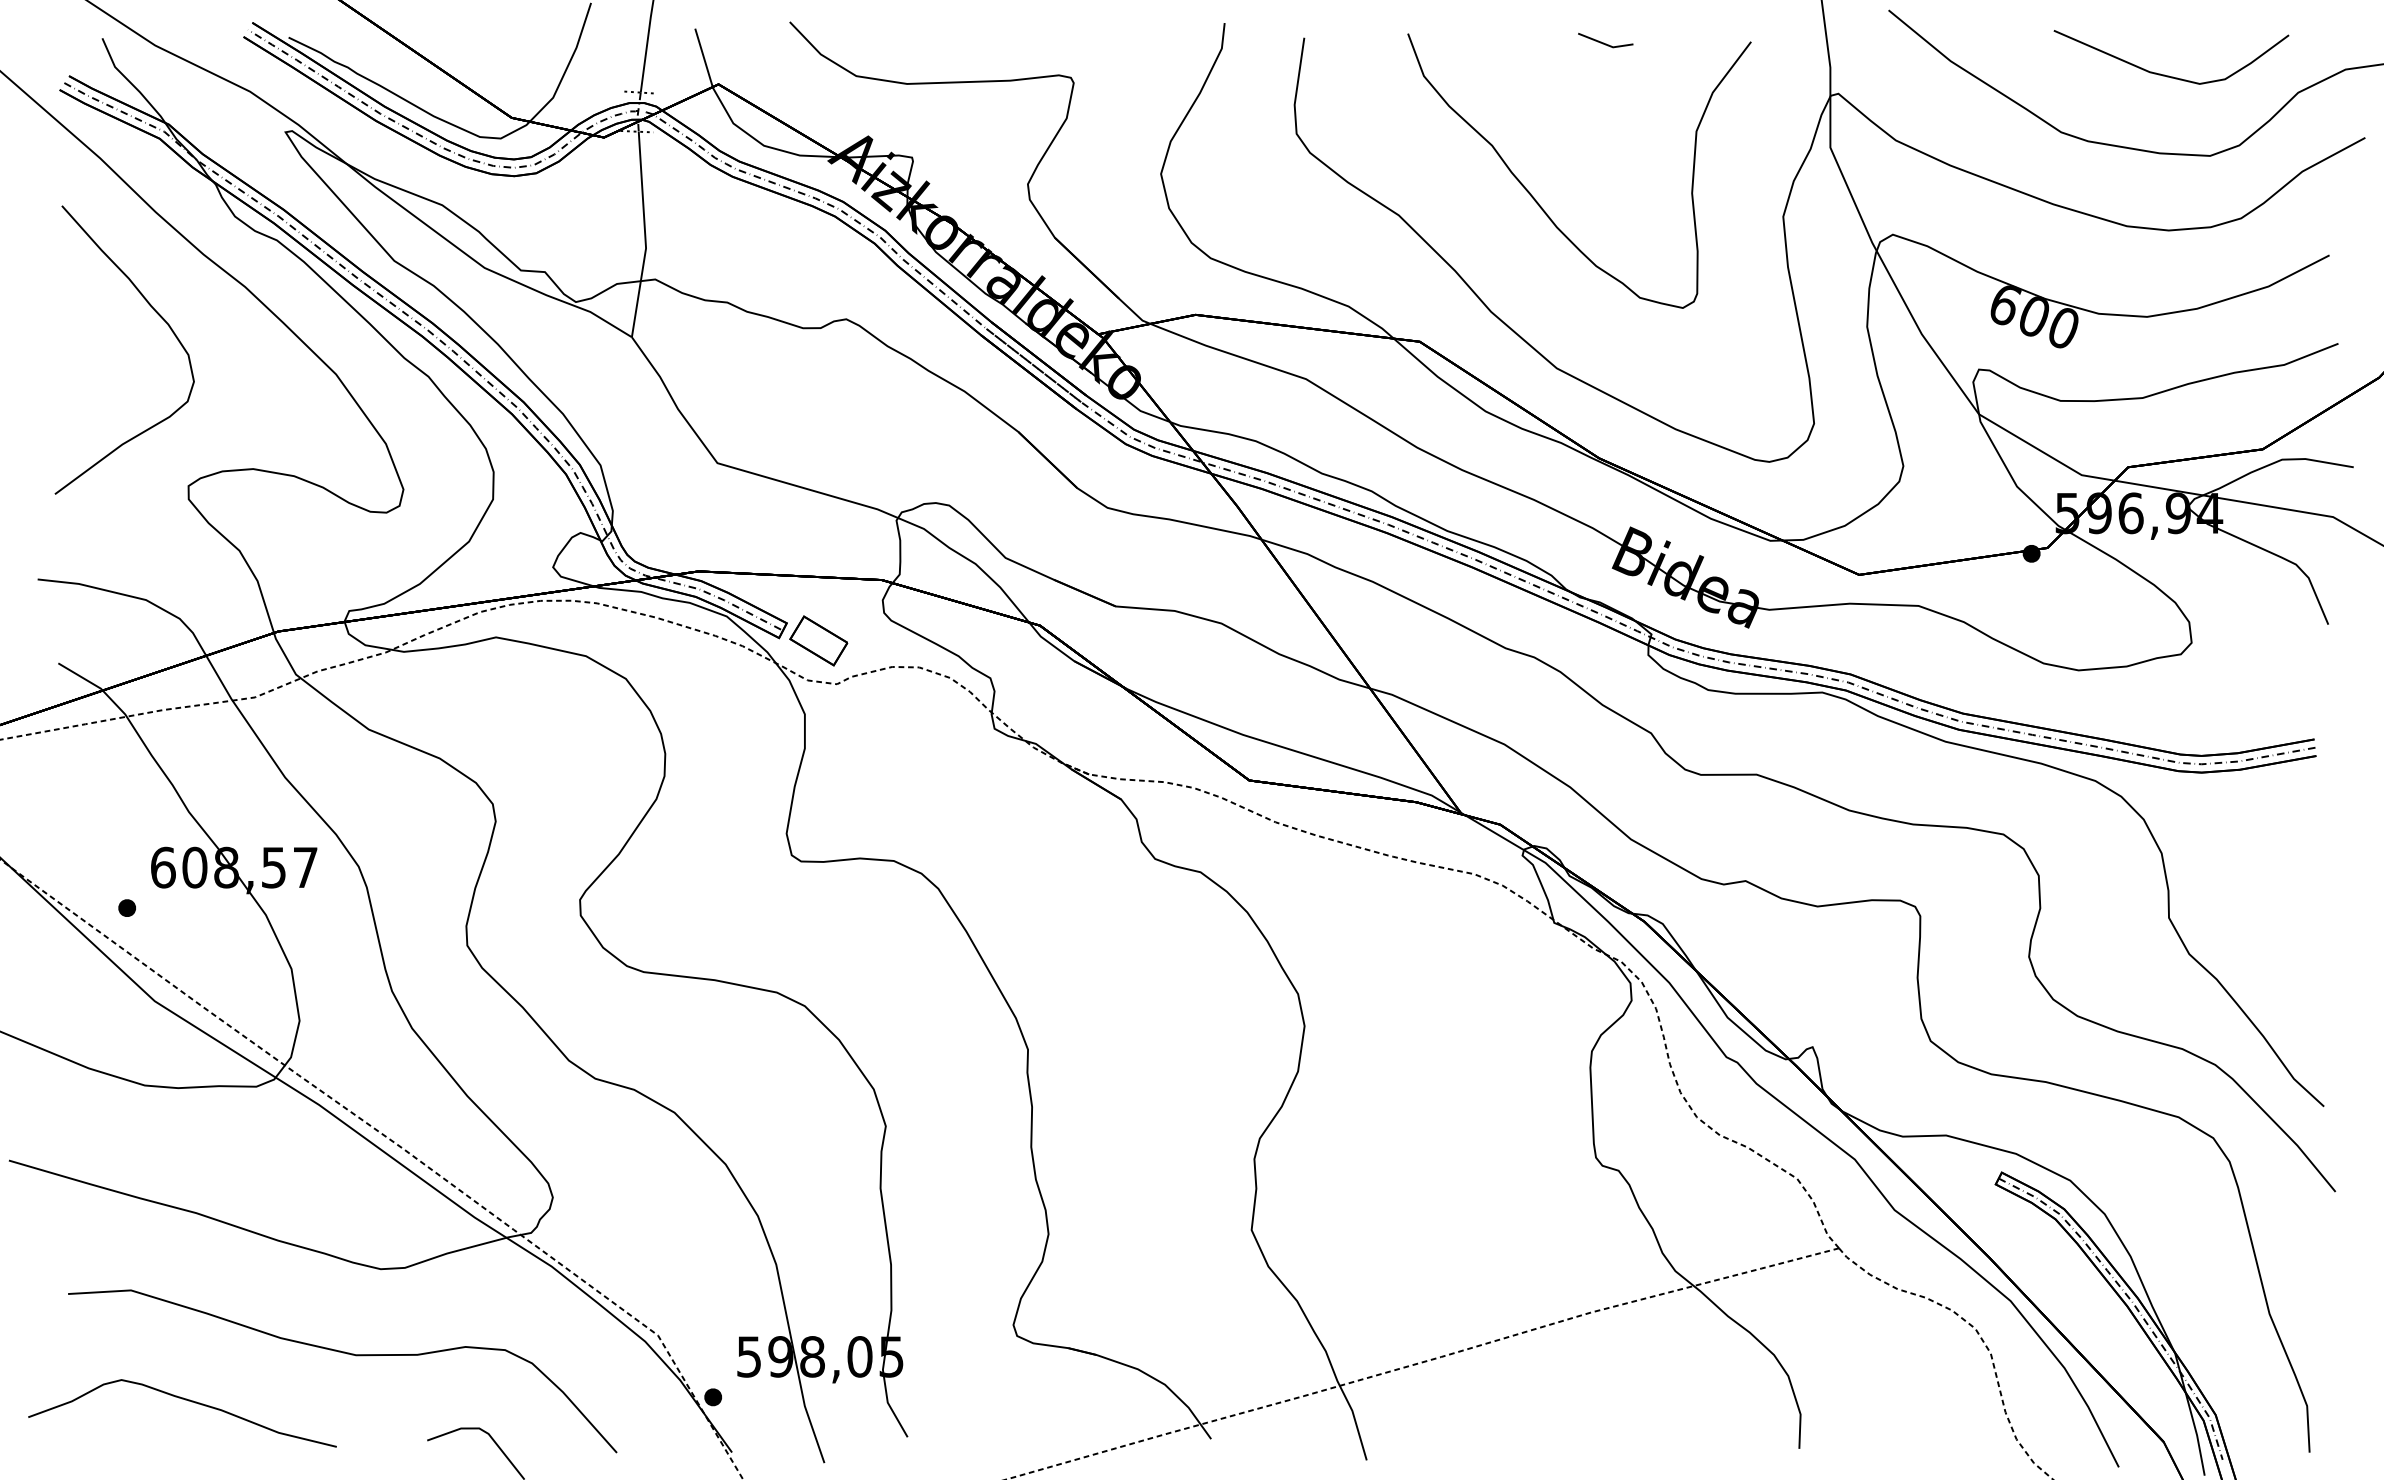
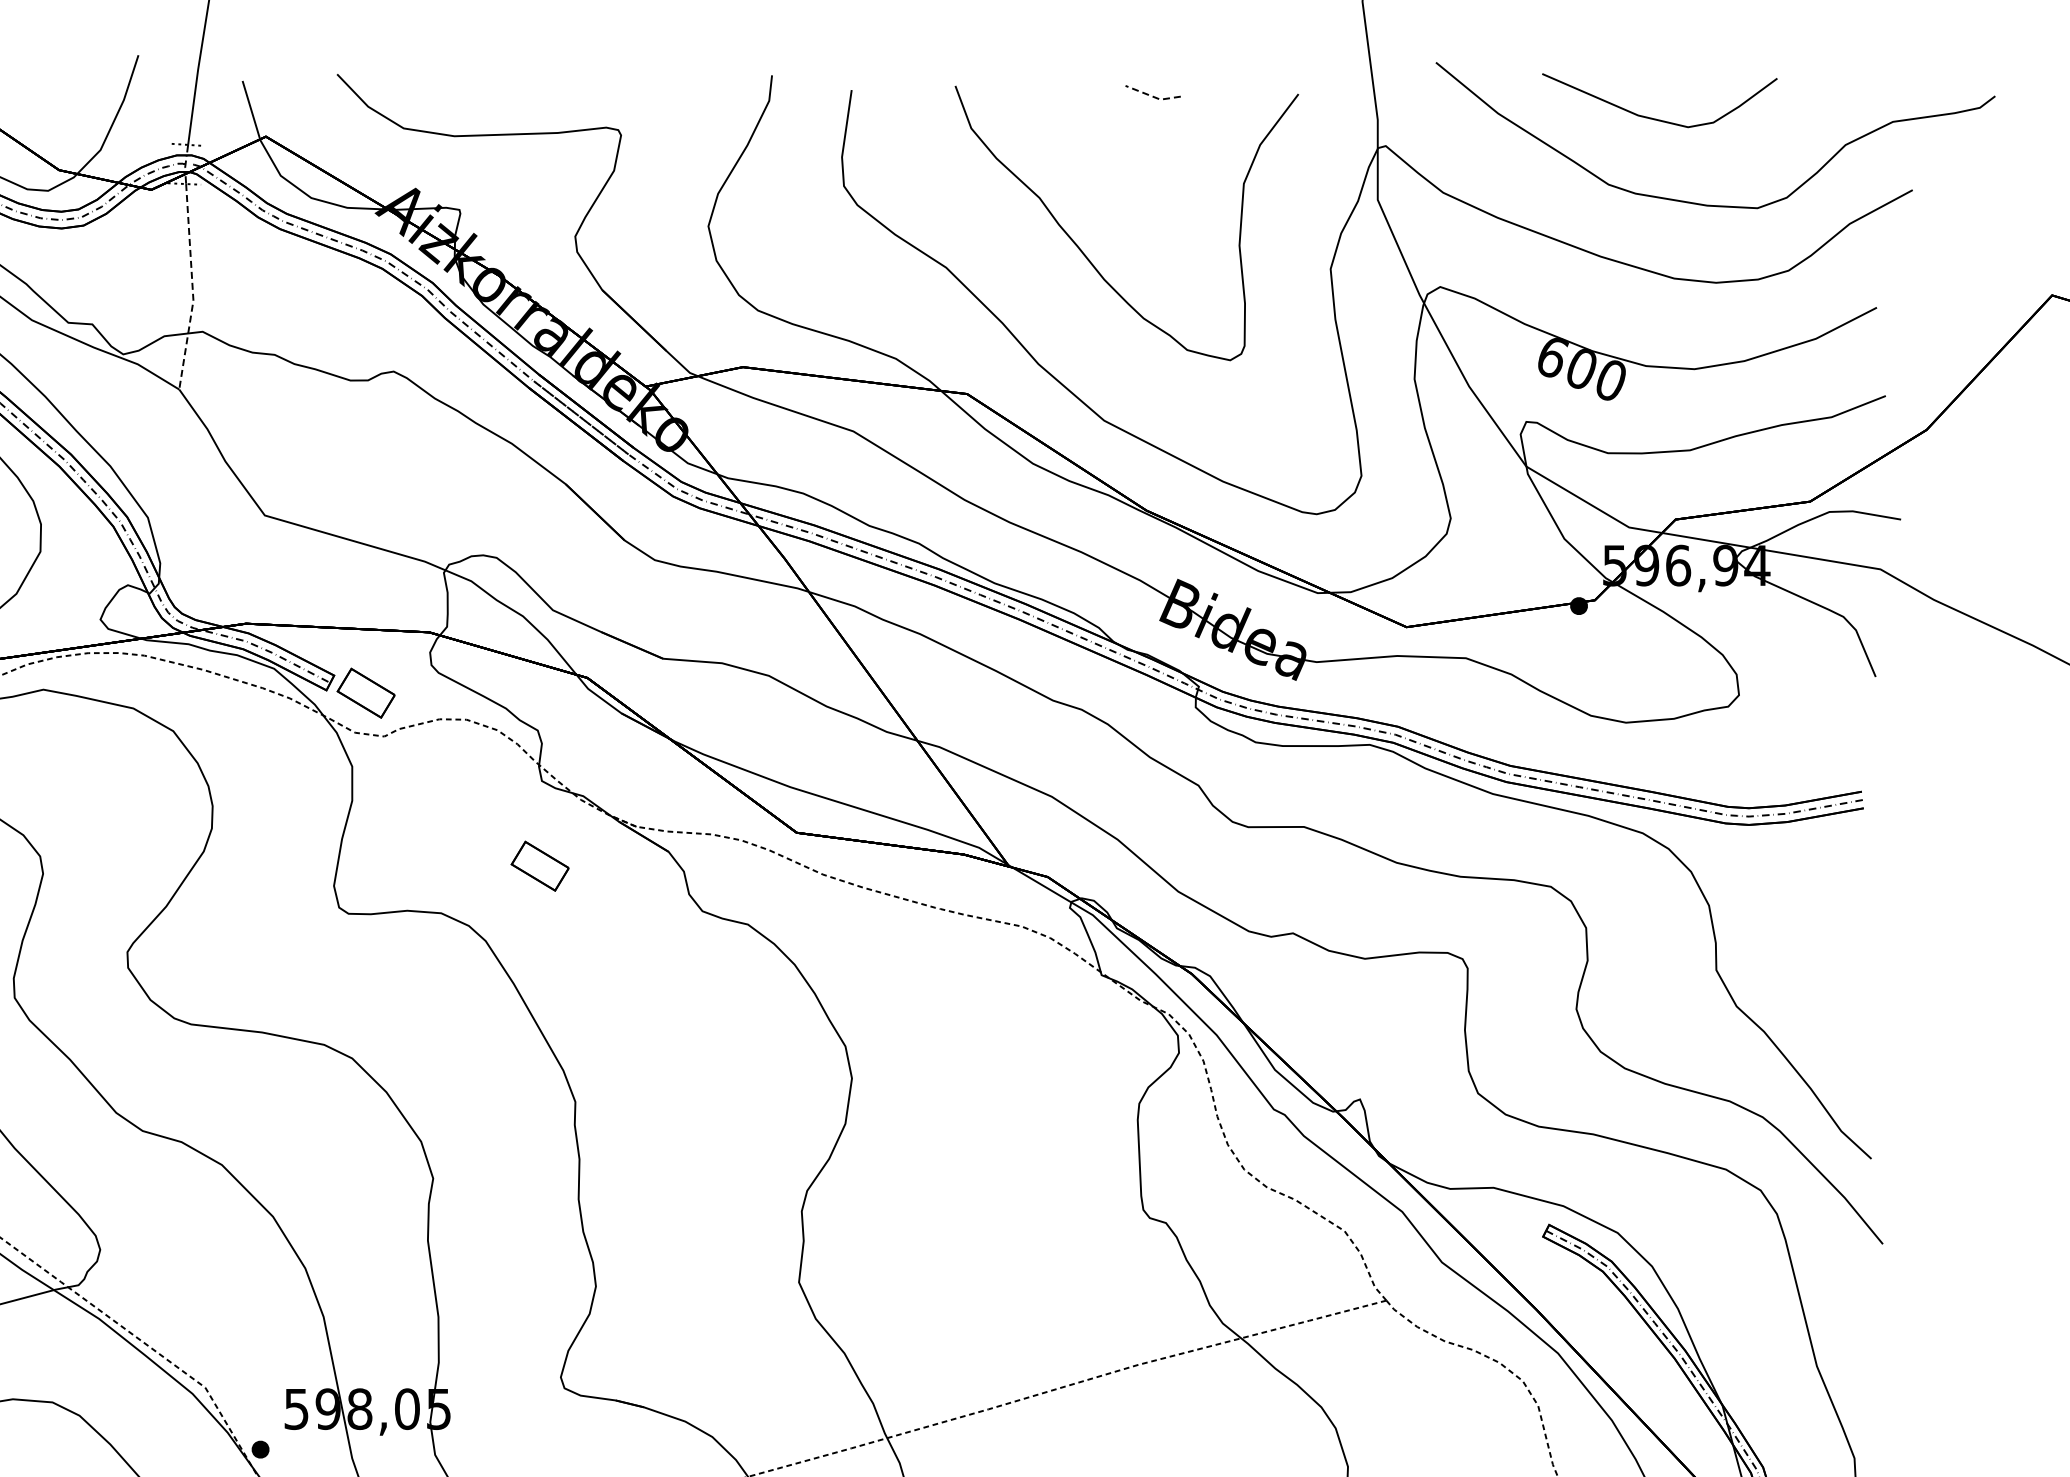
line: (1605, 44) -> (1152, 96), solid -> dashed
curve: (2169, 75) -> (1657, 118), moved
line: (645, 235) -> (192, 287), solid -> dashed
part: (992, 813) -> (539, 865), added

